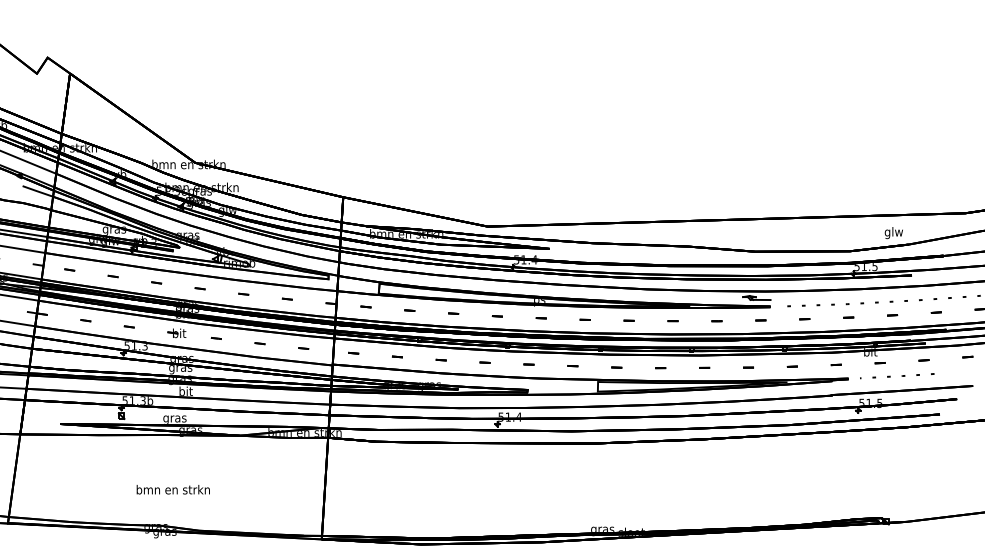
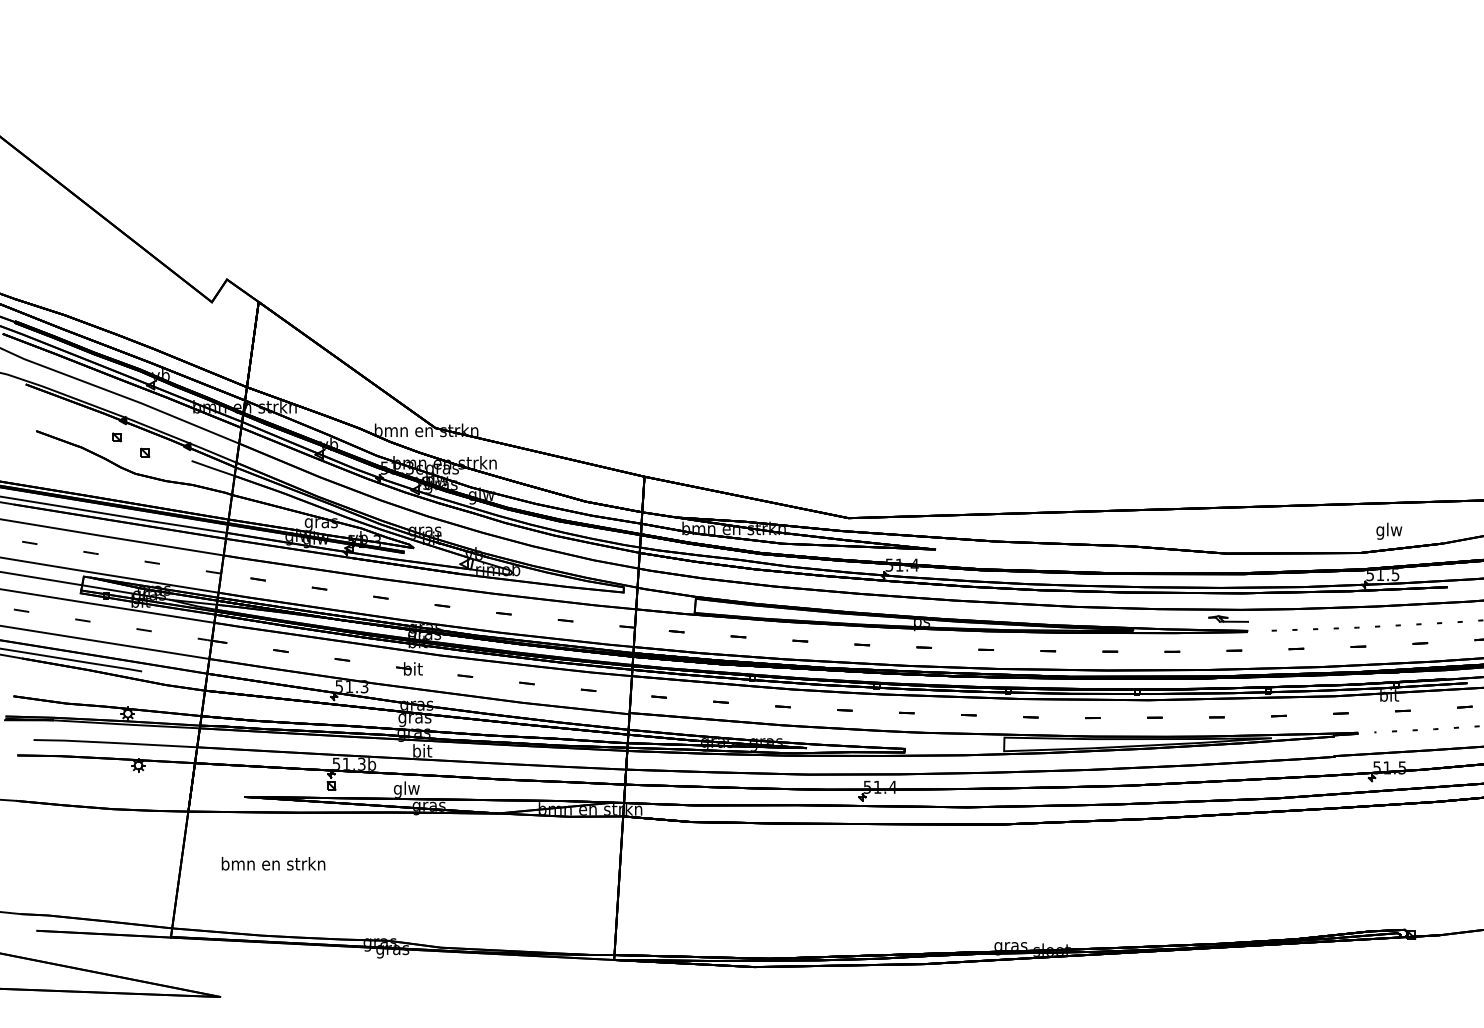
text: (894, 232) -> (1389, 530), moved
text: (174, 418) -> (406, 789), gras -> glw
text: (173, 489) -> (273, 863), moved

